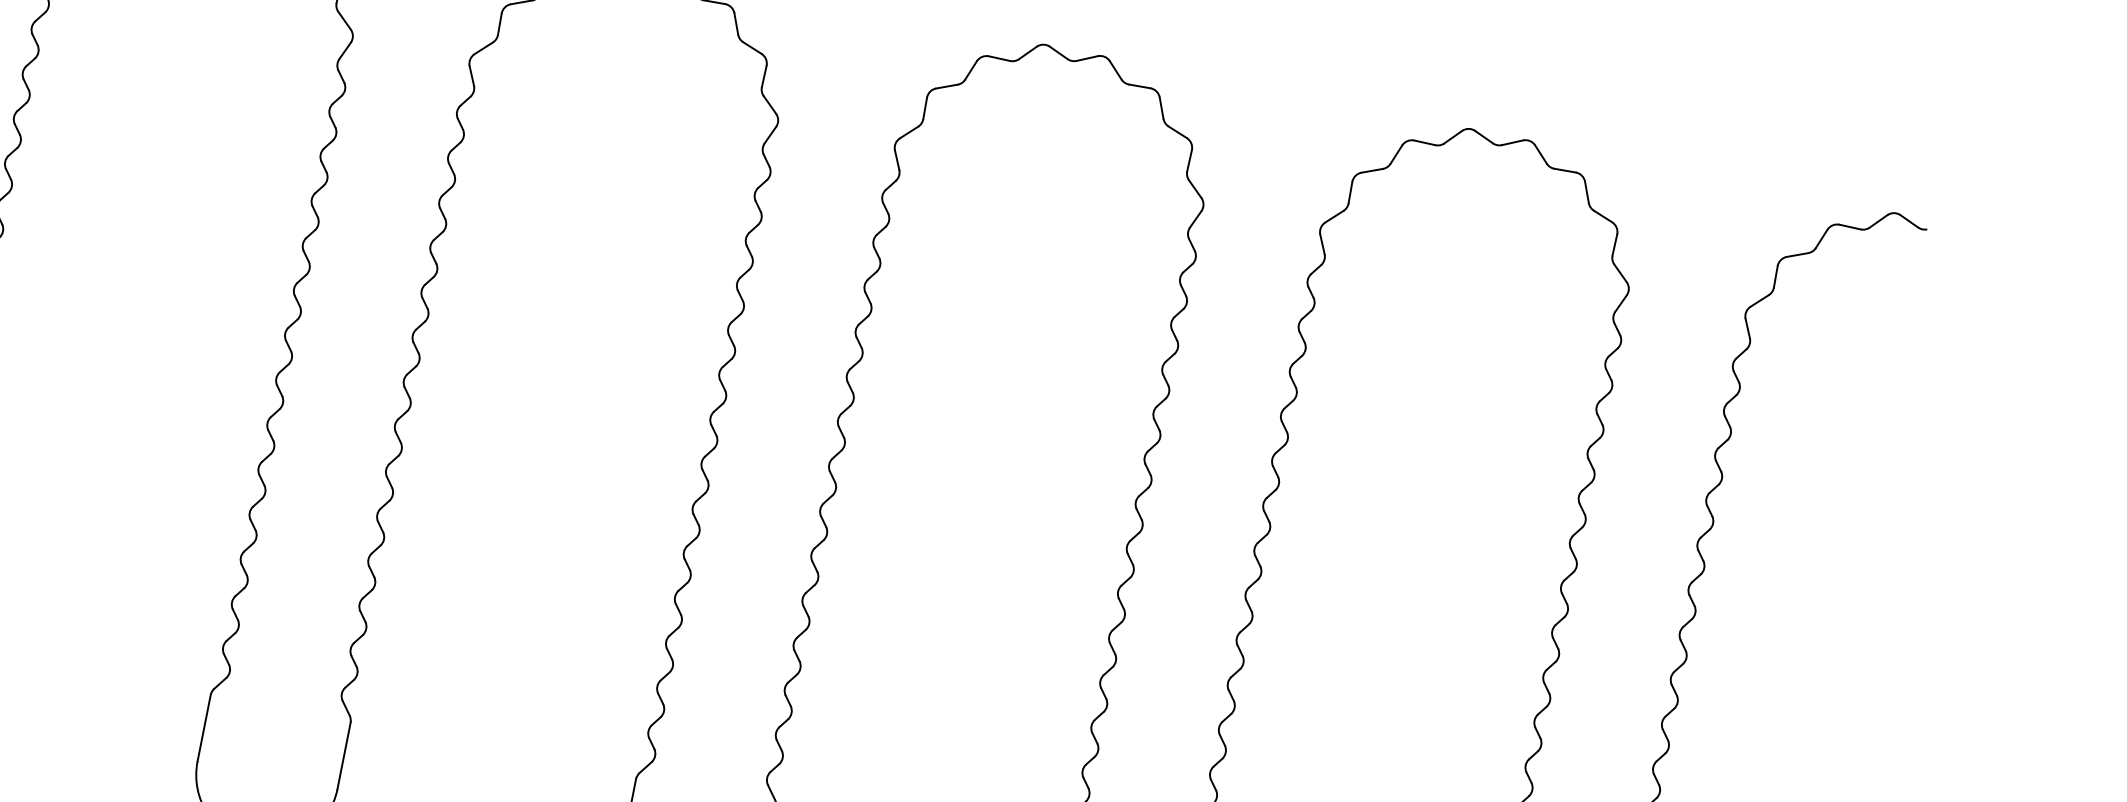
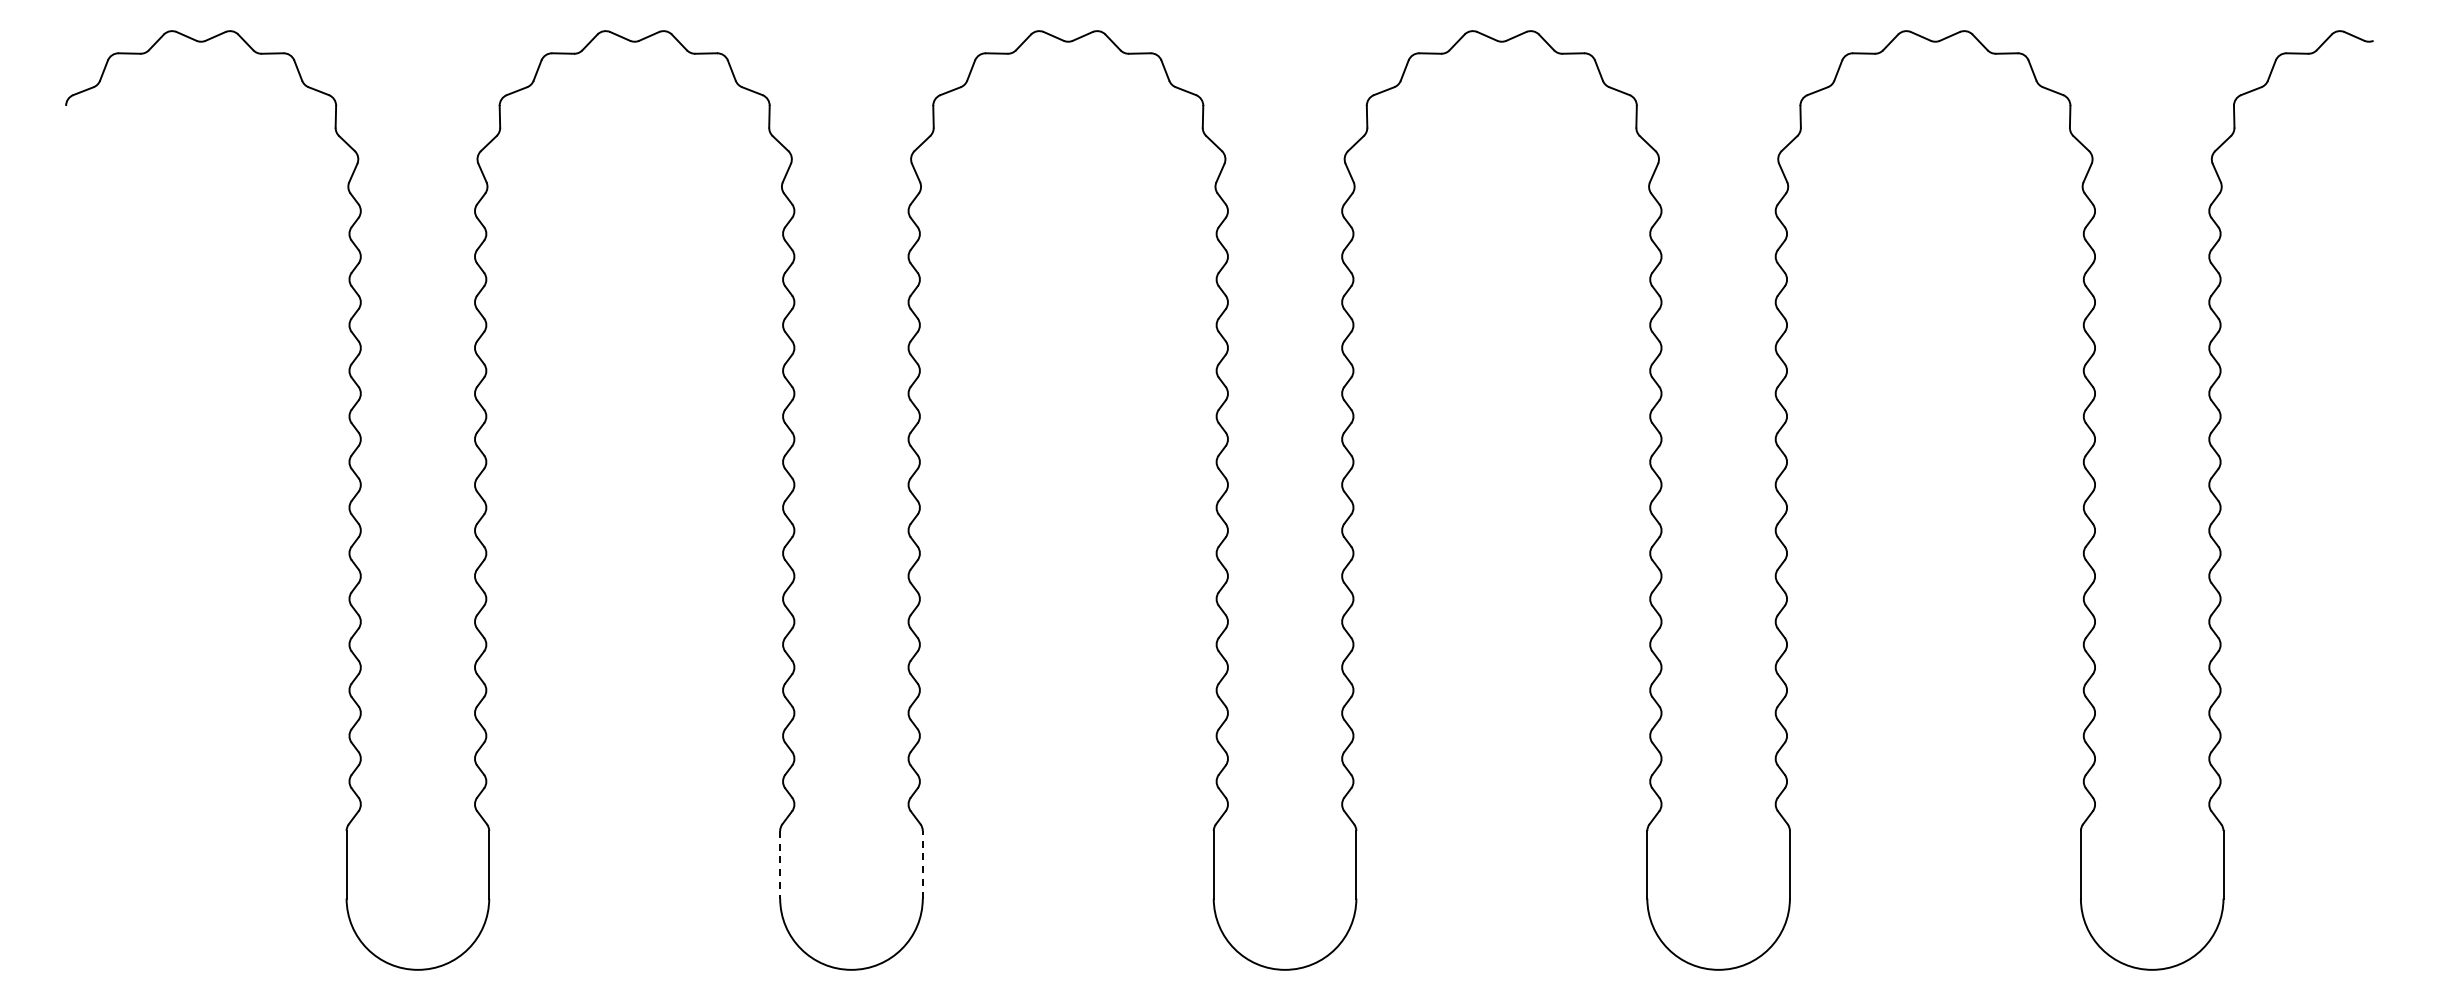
line: (204, 727) -> (780, 864), solid -> dashed
line: (343, 755) -> (922, 864), solid -> dashed

